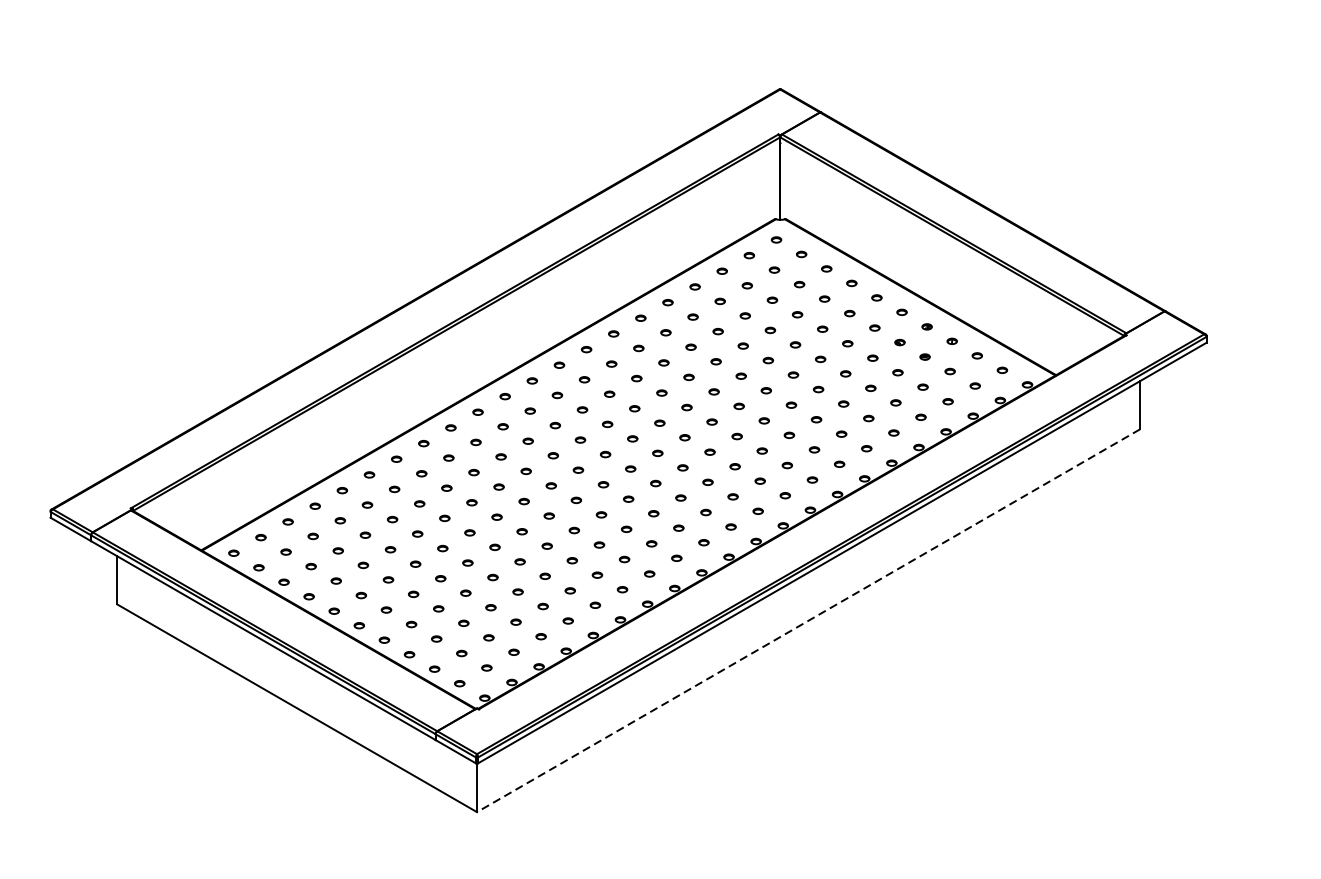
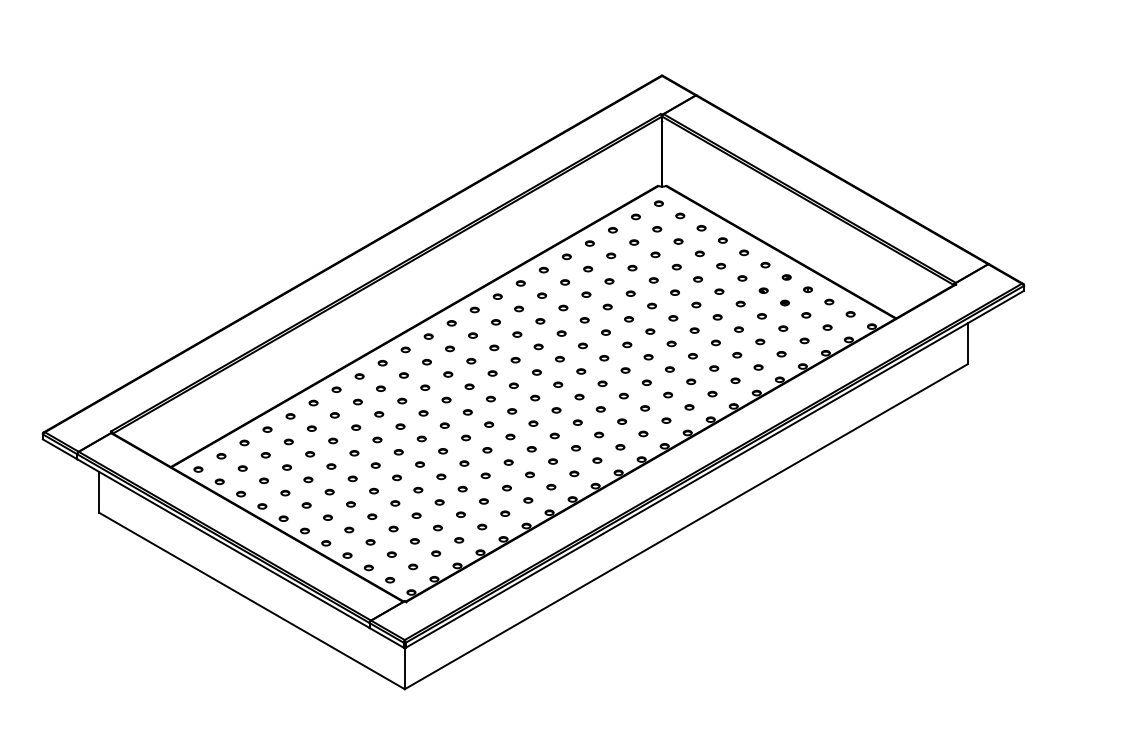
line: (808, 620) -> (686, 526), dashed -> solid

